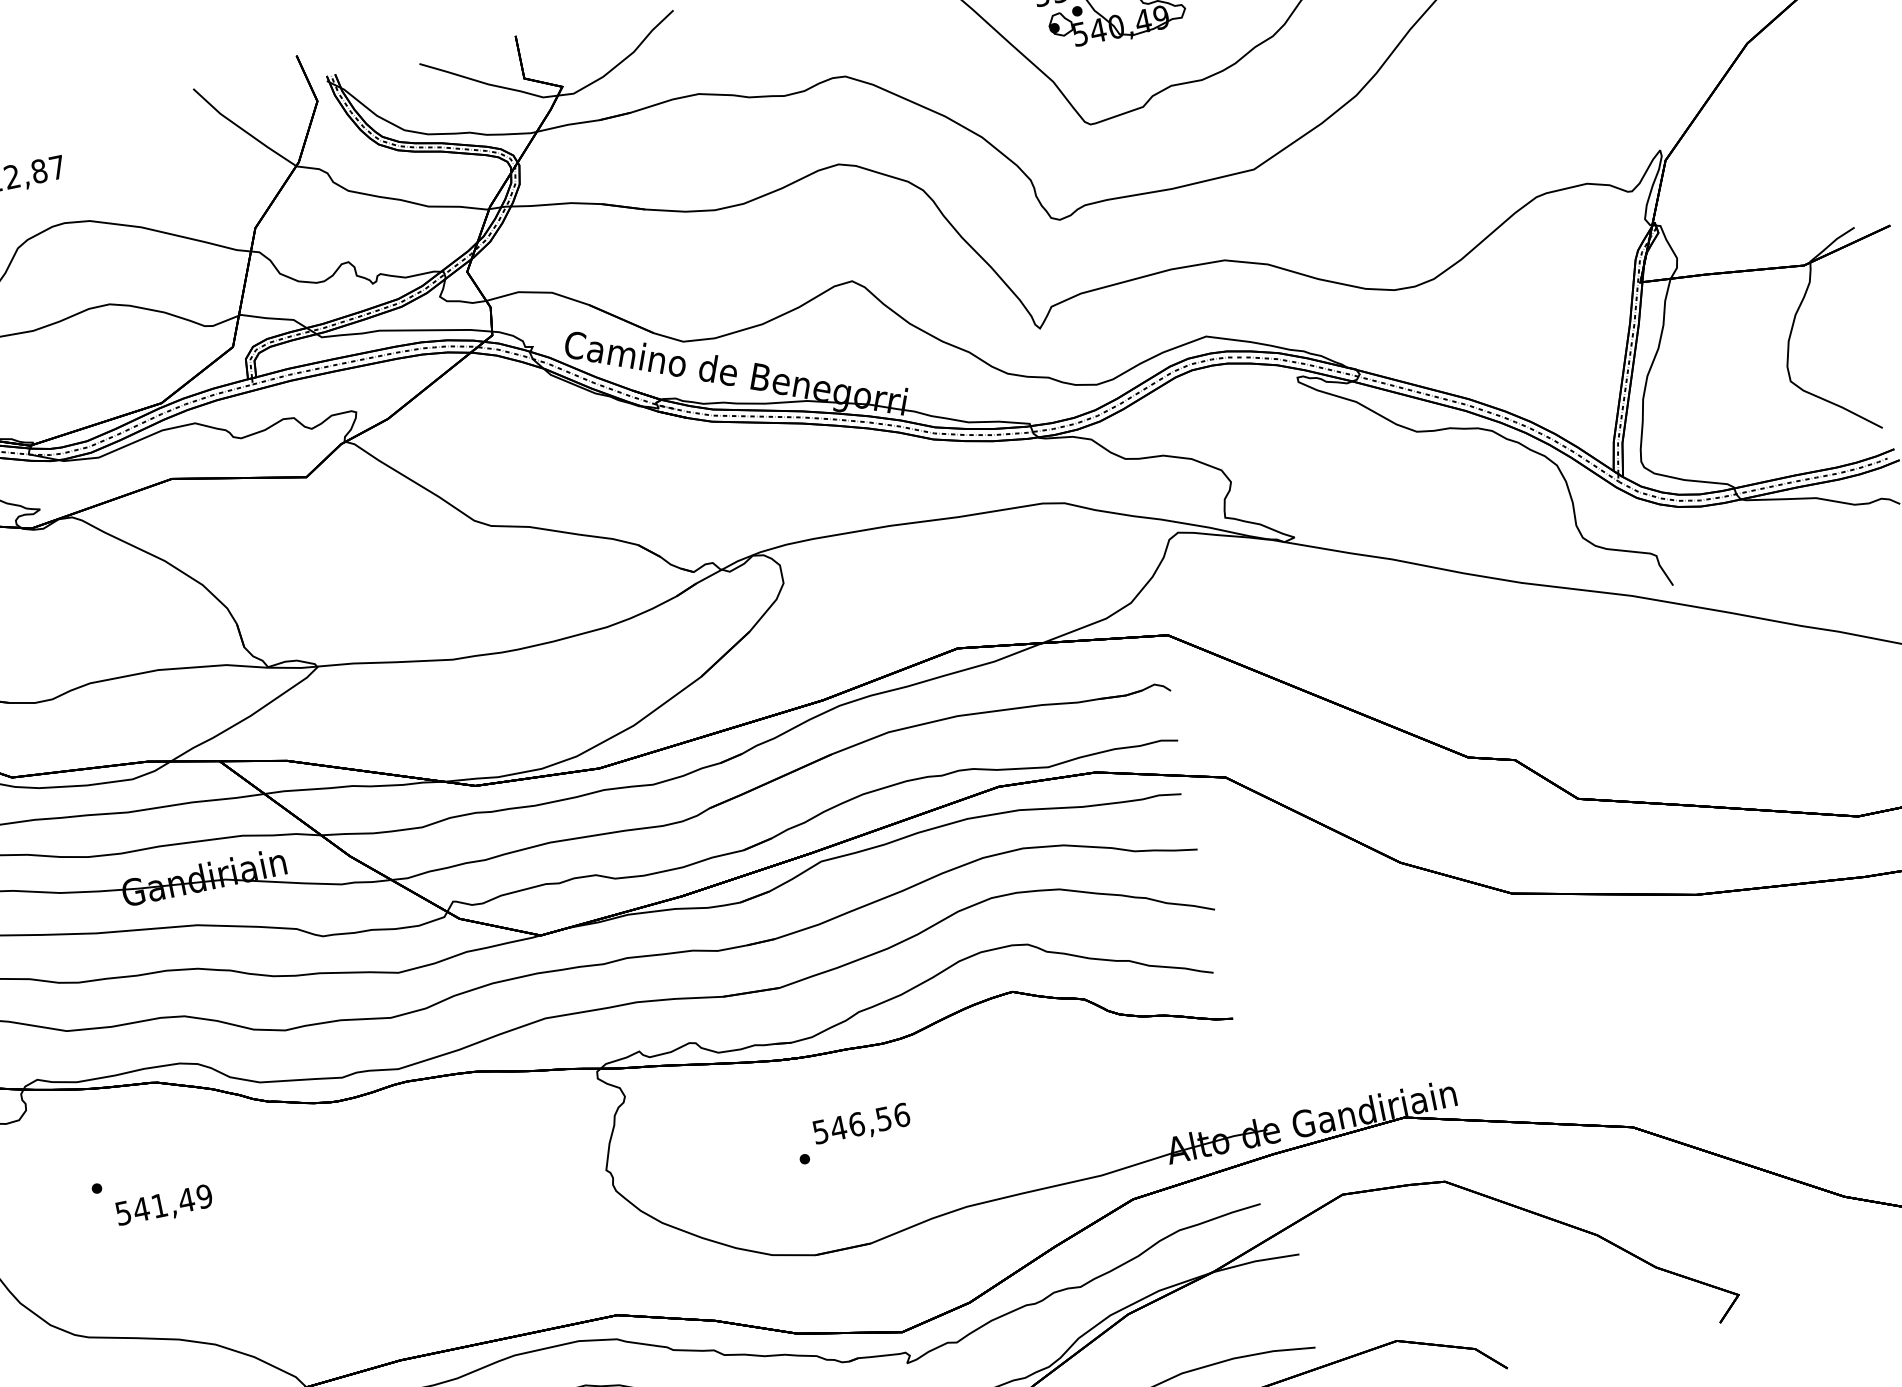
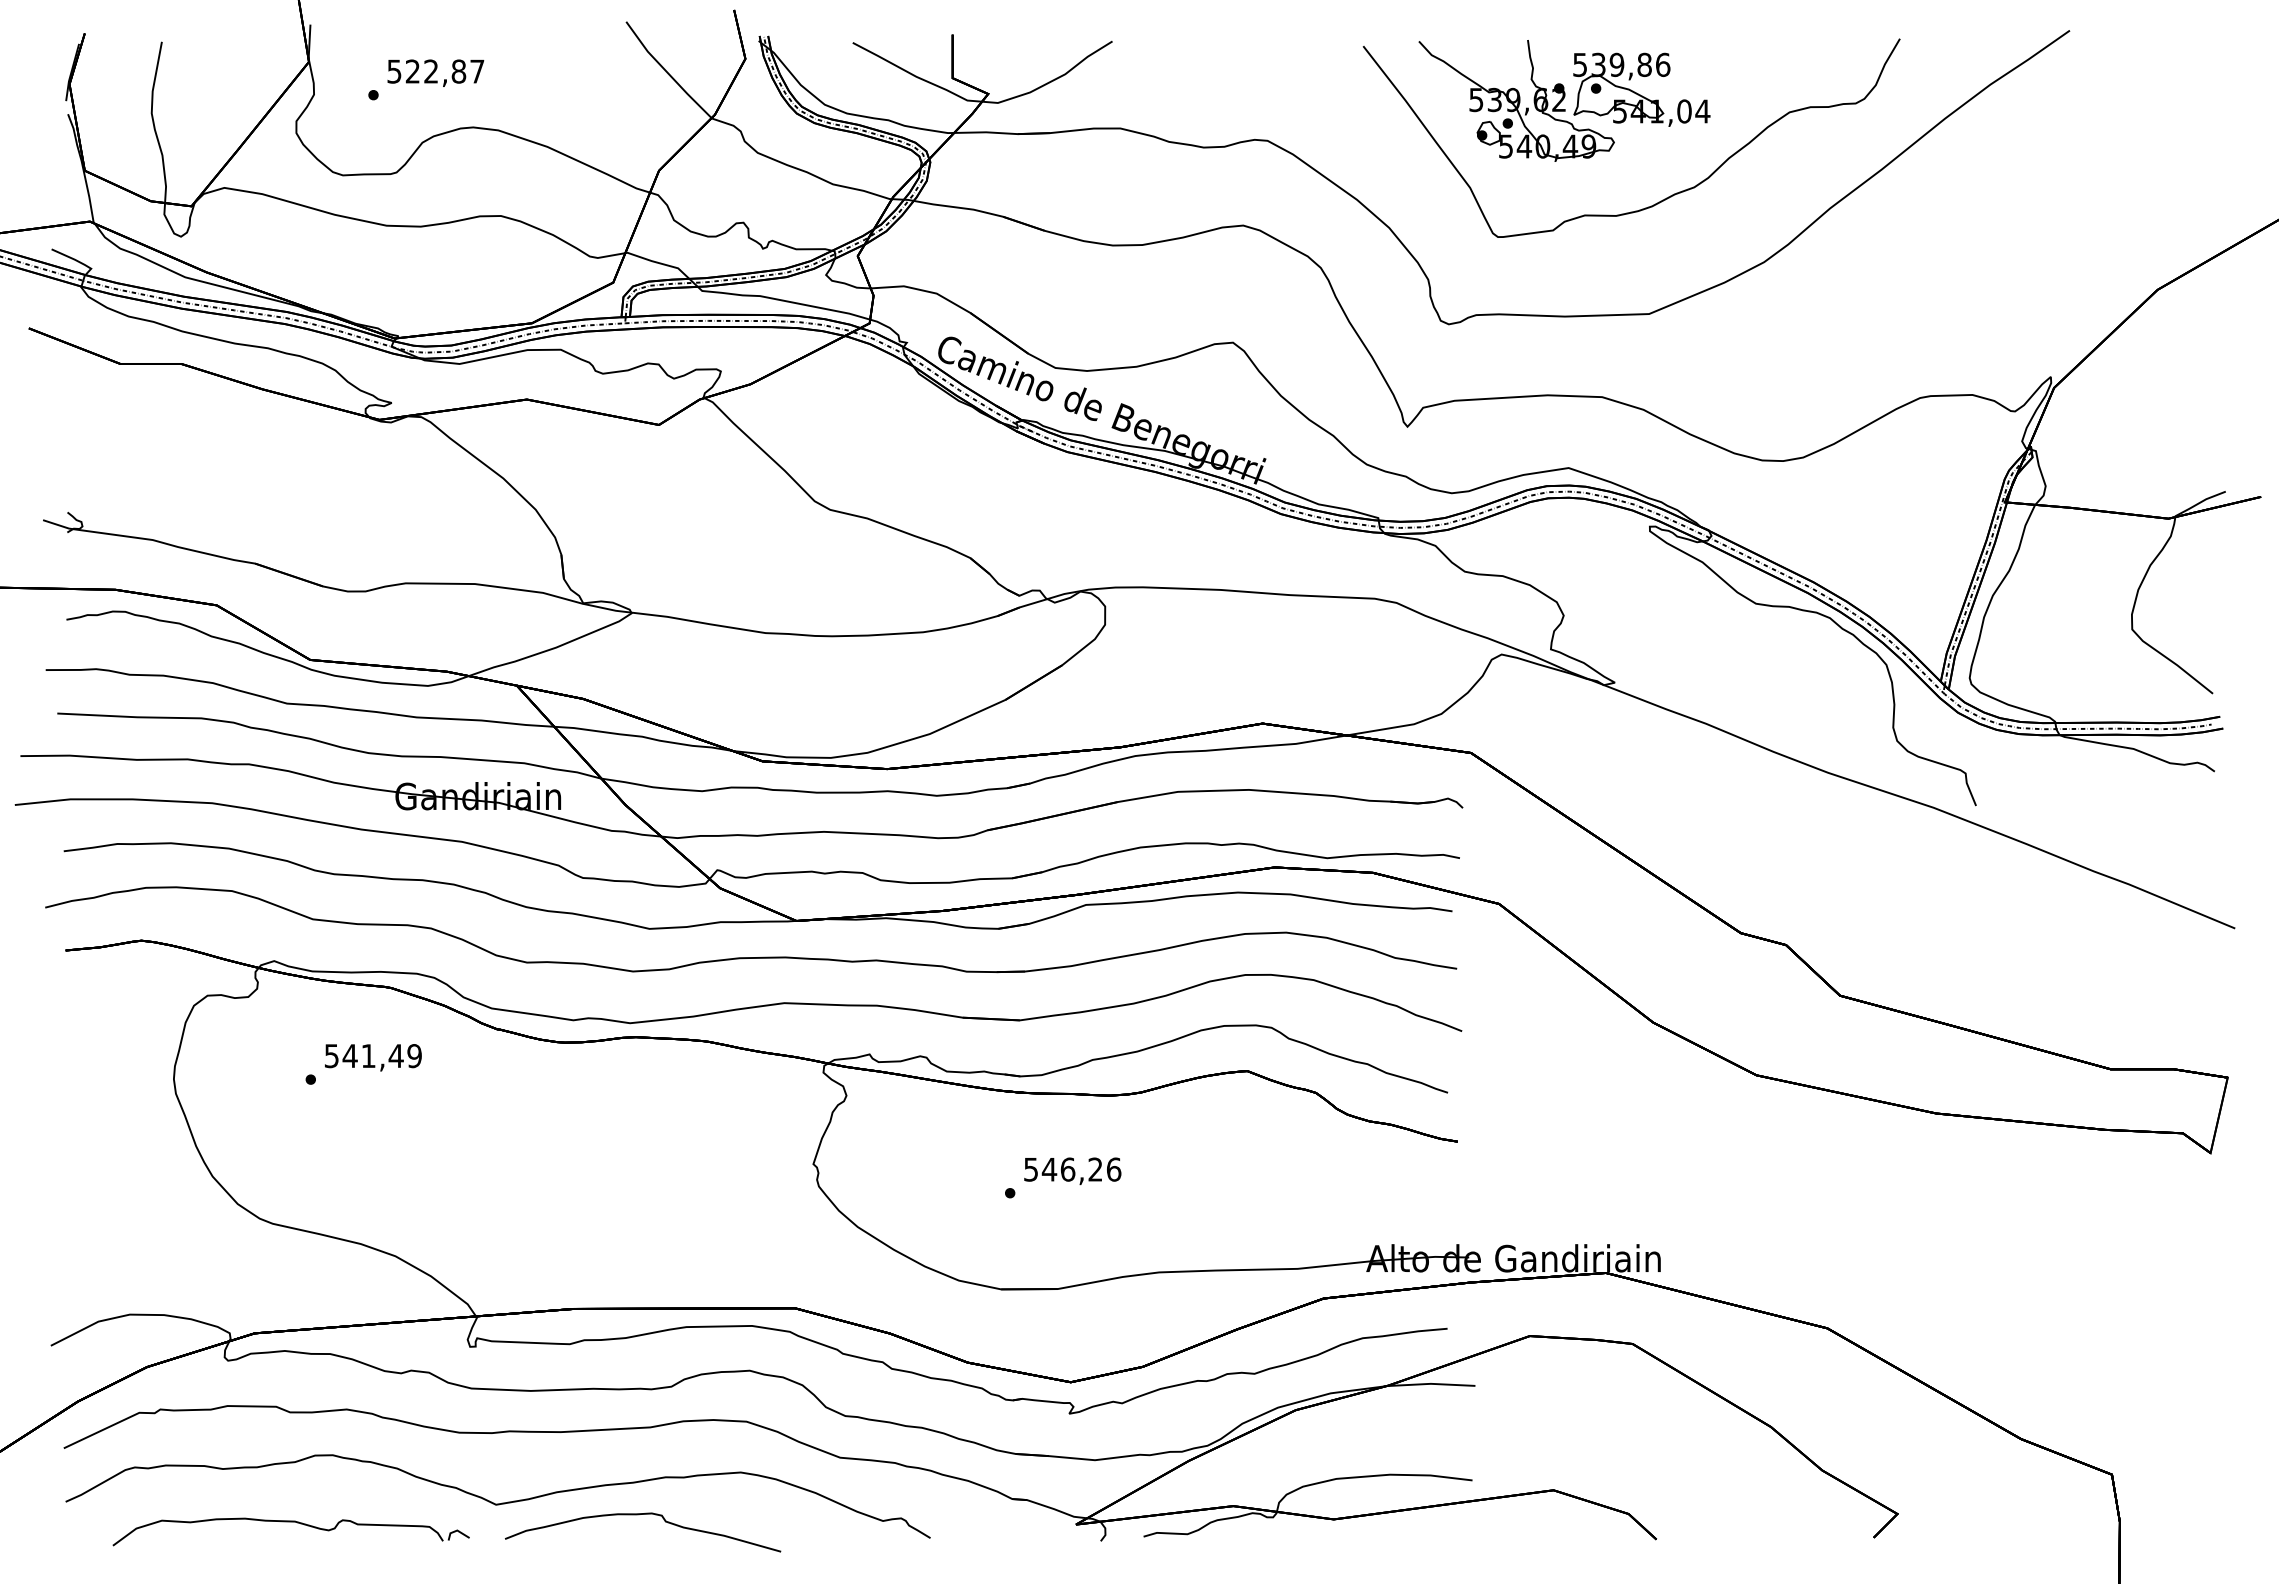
text: (883, 1118) -> (1095, 1169), 546,56 -> 546,26
text: (164, 1206) -> (373, 1057), moved

